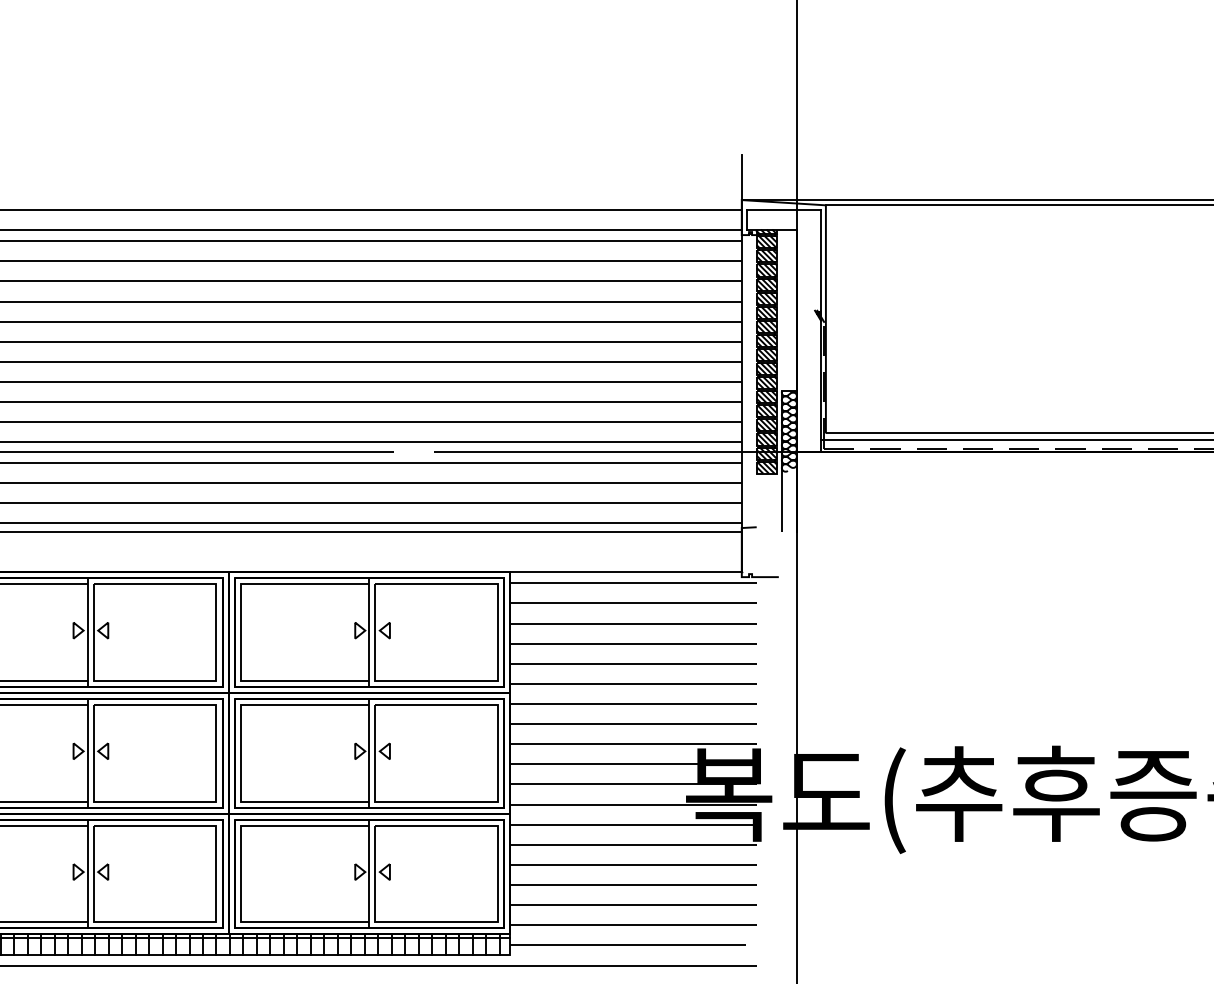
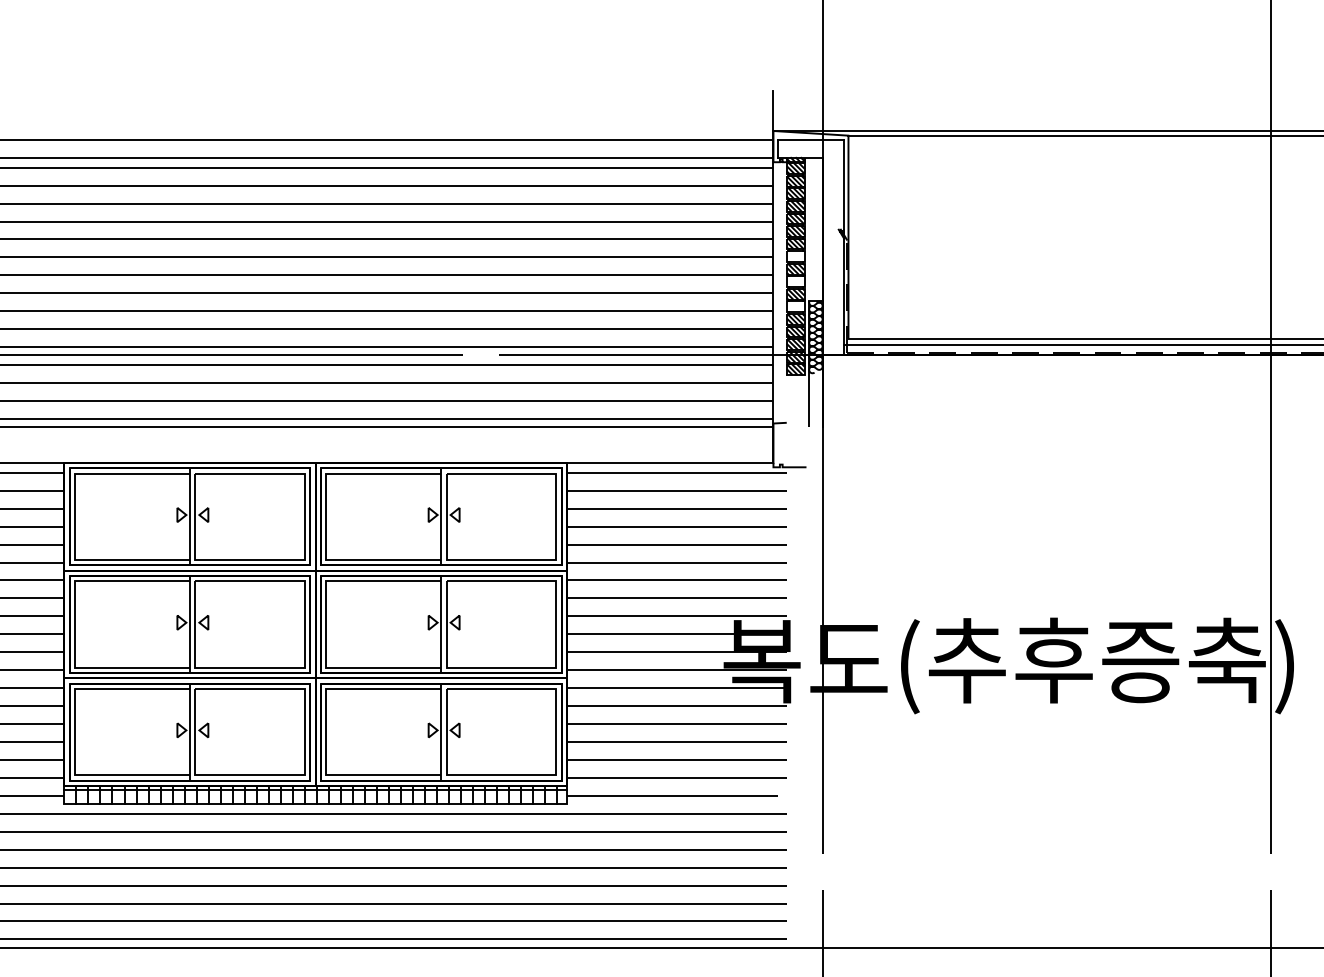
hatch: (766, 340) -> (795, 256), removed
hatch: (766, 368) -> (795, 281), removed
hatch: (766, 396) -> (795, 306), removed

